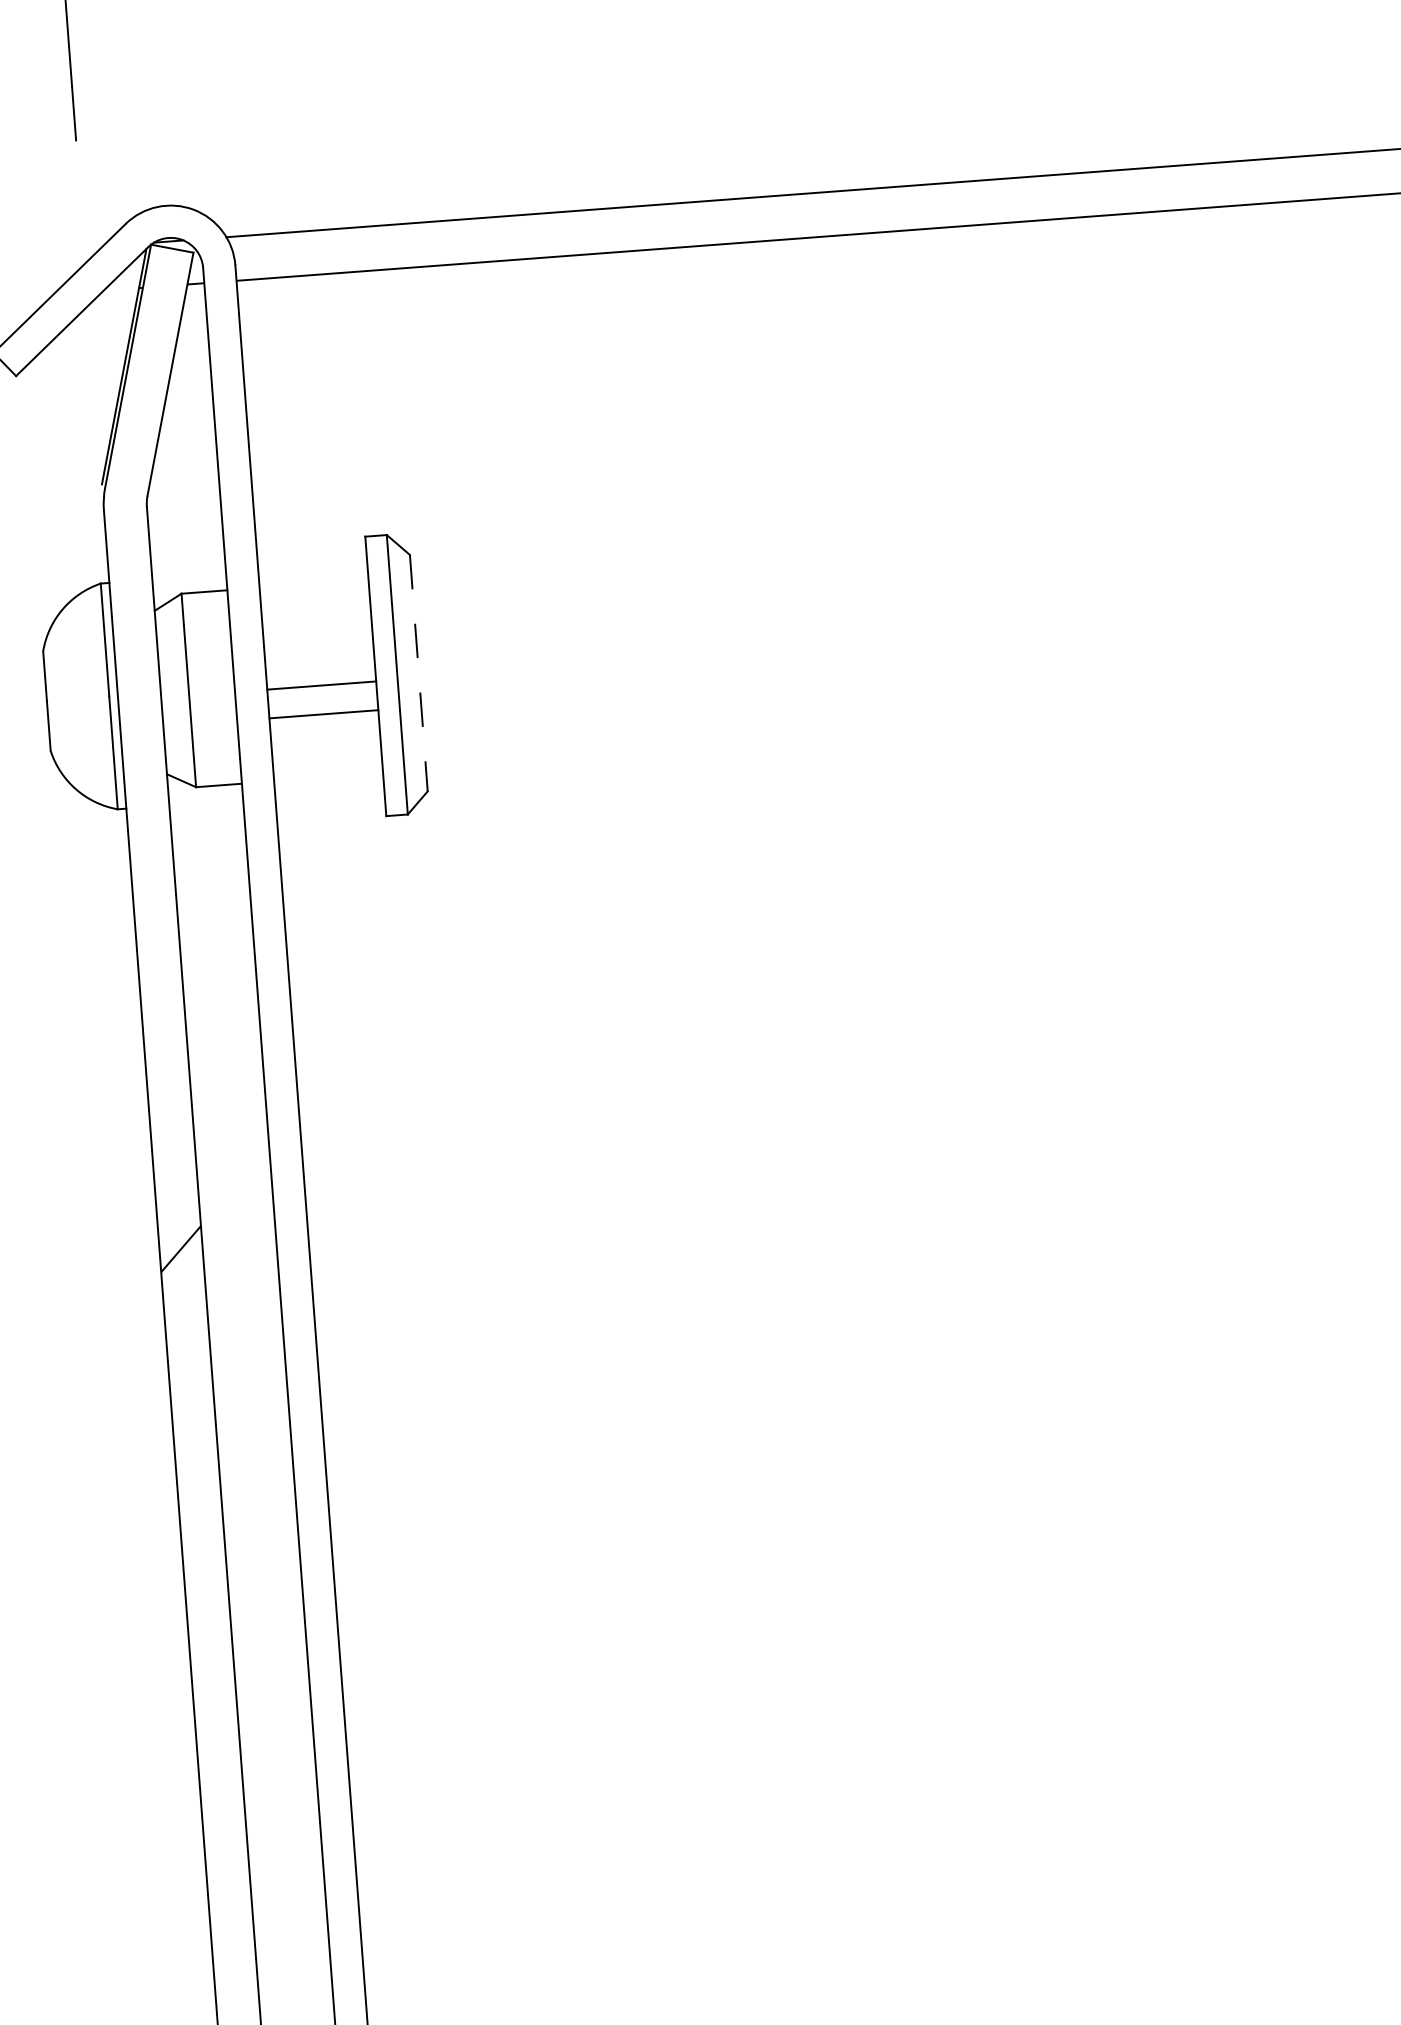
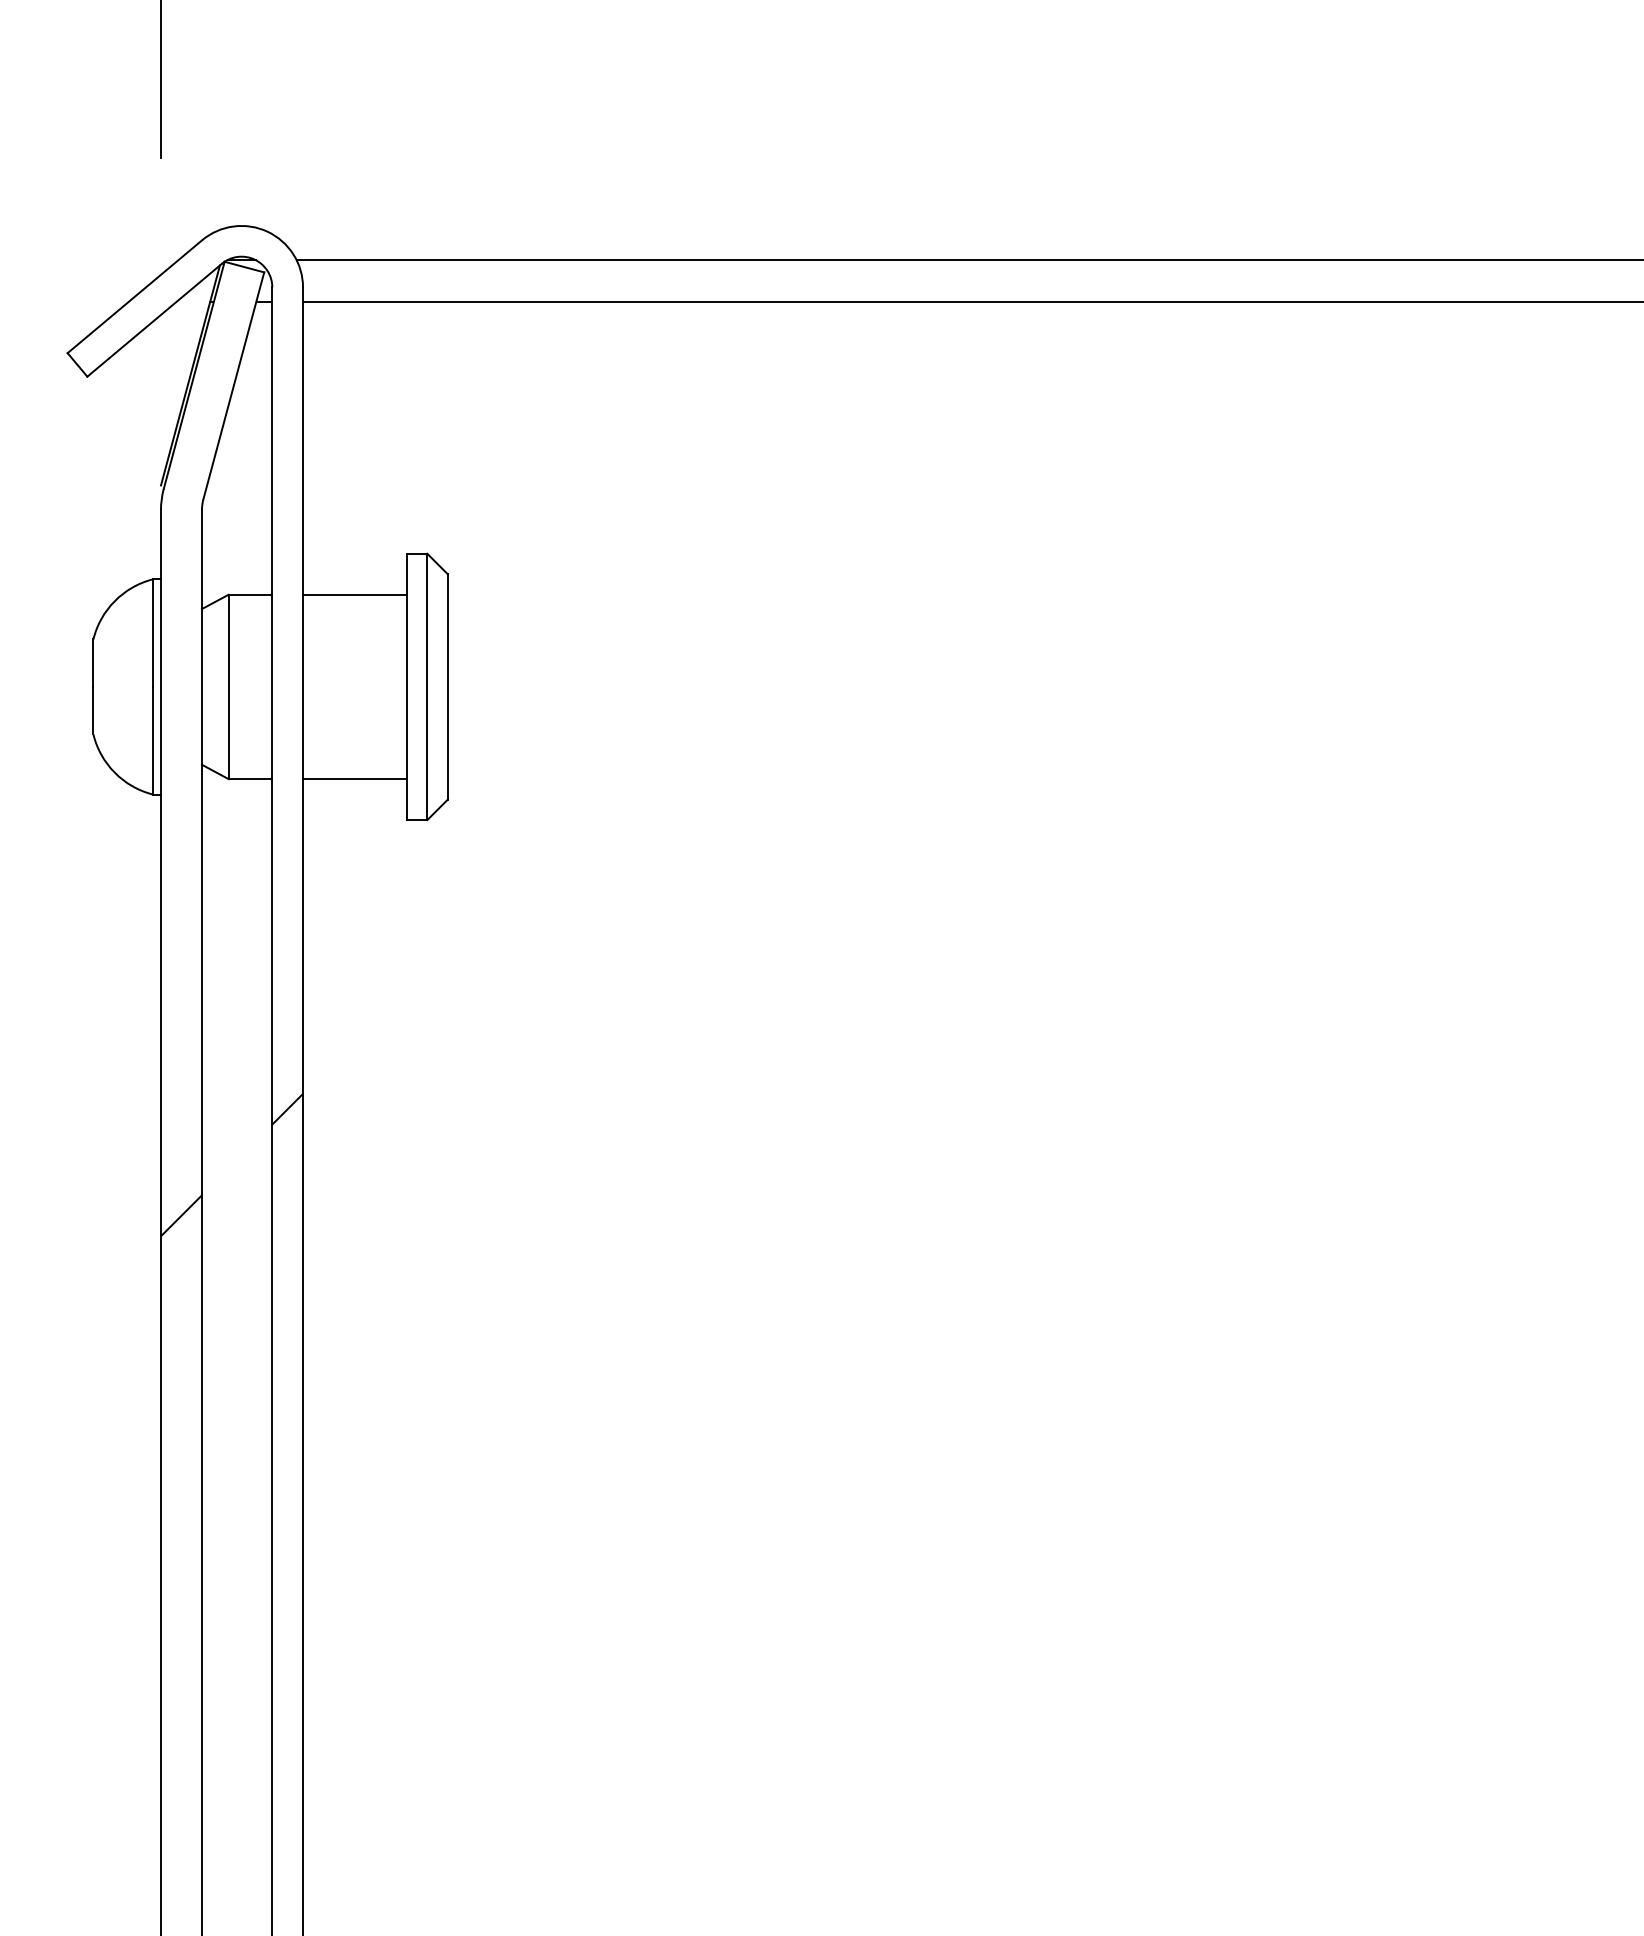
line: (418, 672) -> (447, 686), dashed -> solid
line: (321, 685) -> (354, 594), moved
line: (323, 714) -> (354, 779), moved
hatch: (283, 1128) -> (287, 1108), added

